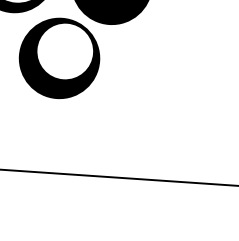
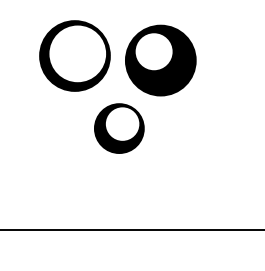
part: (59, 58) -> (119, 128), size x0.7

